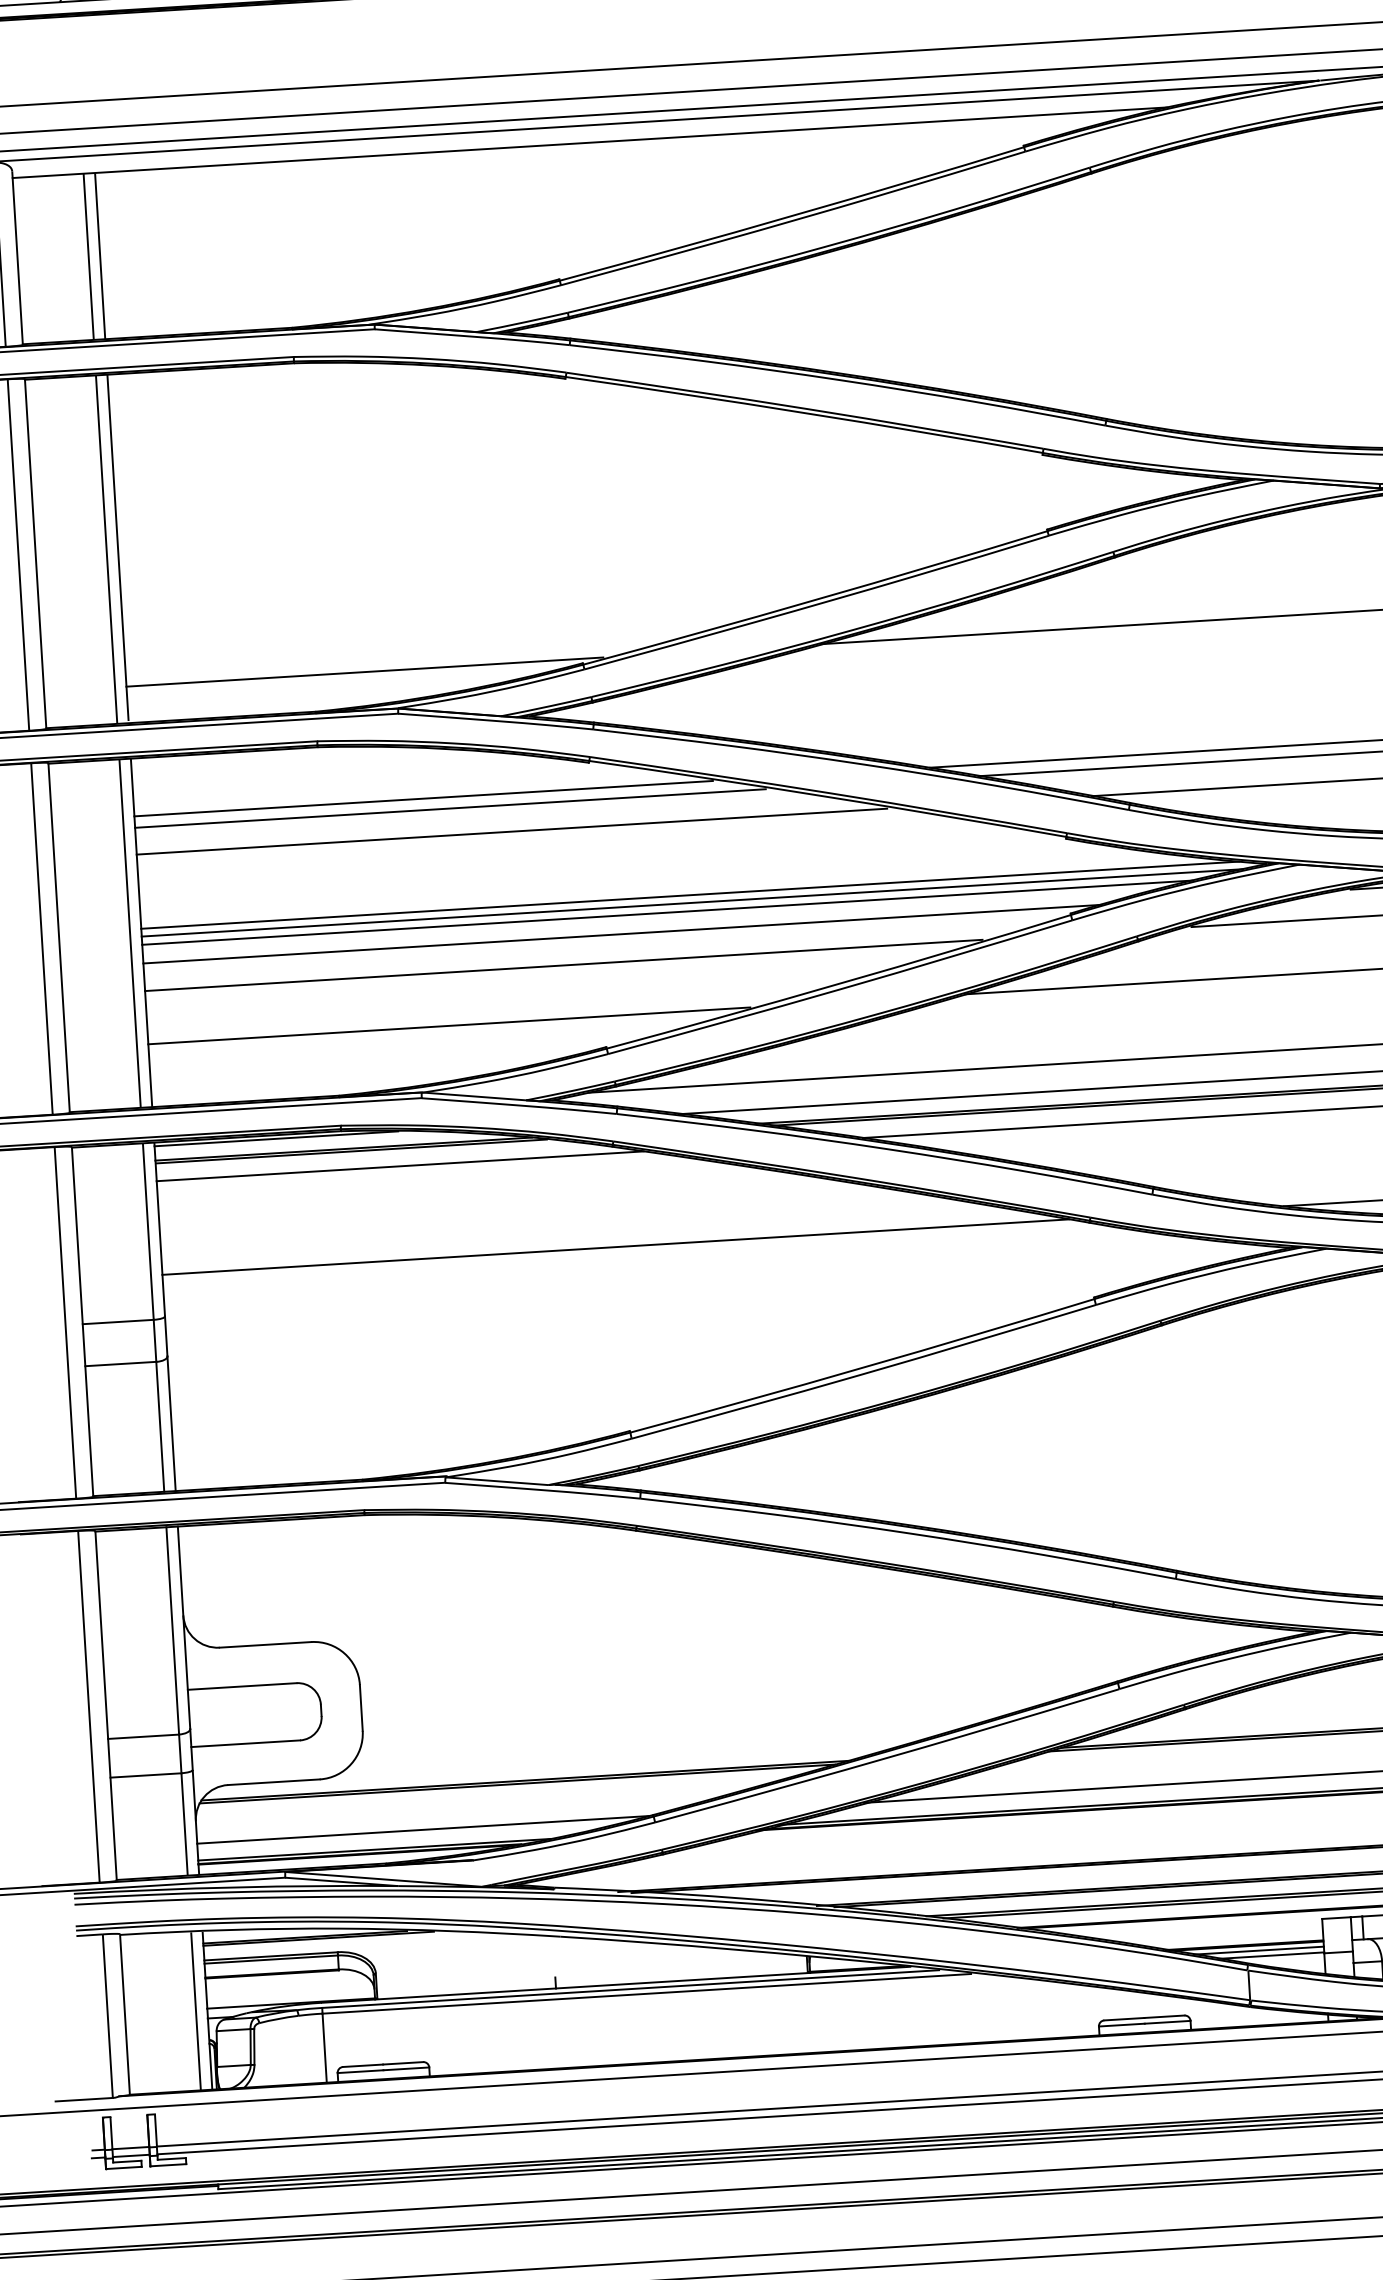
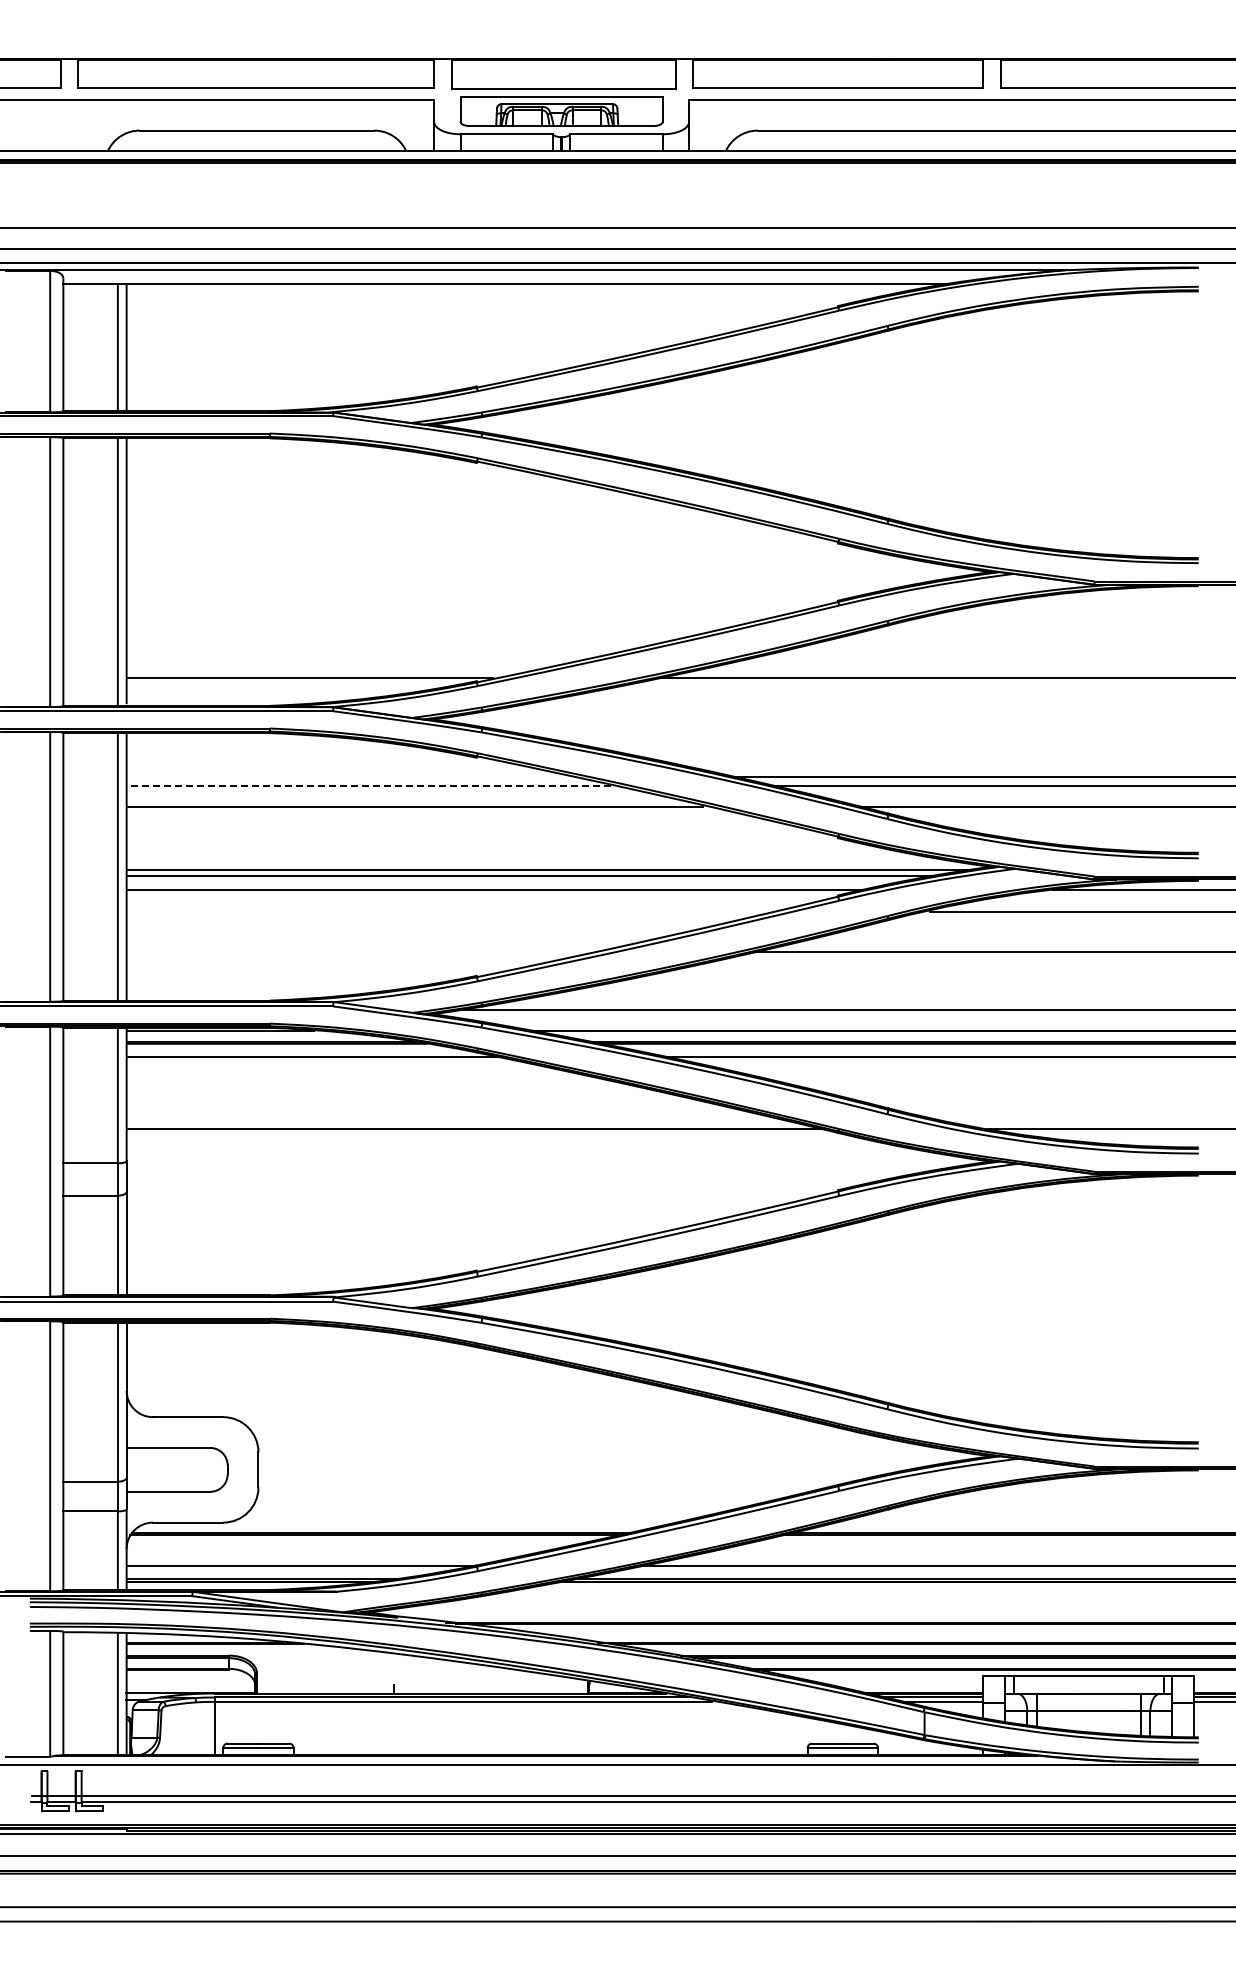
line: (423, 798) -> (348, 777), removed
line: (450, 808) -> (368, 786), solid -> dashed
line: (689, 894) -> (547, 863), removed
line: (563, 965) -> (447, 911), removed
line: (449, 1026) -> (357, 952), removed

